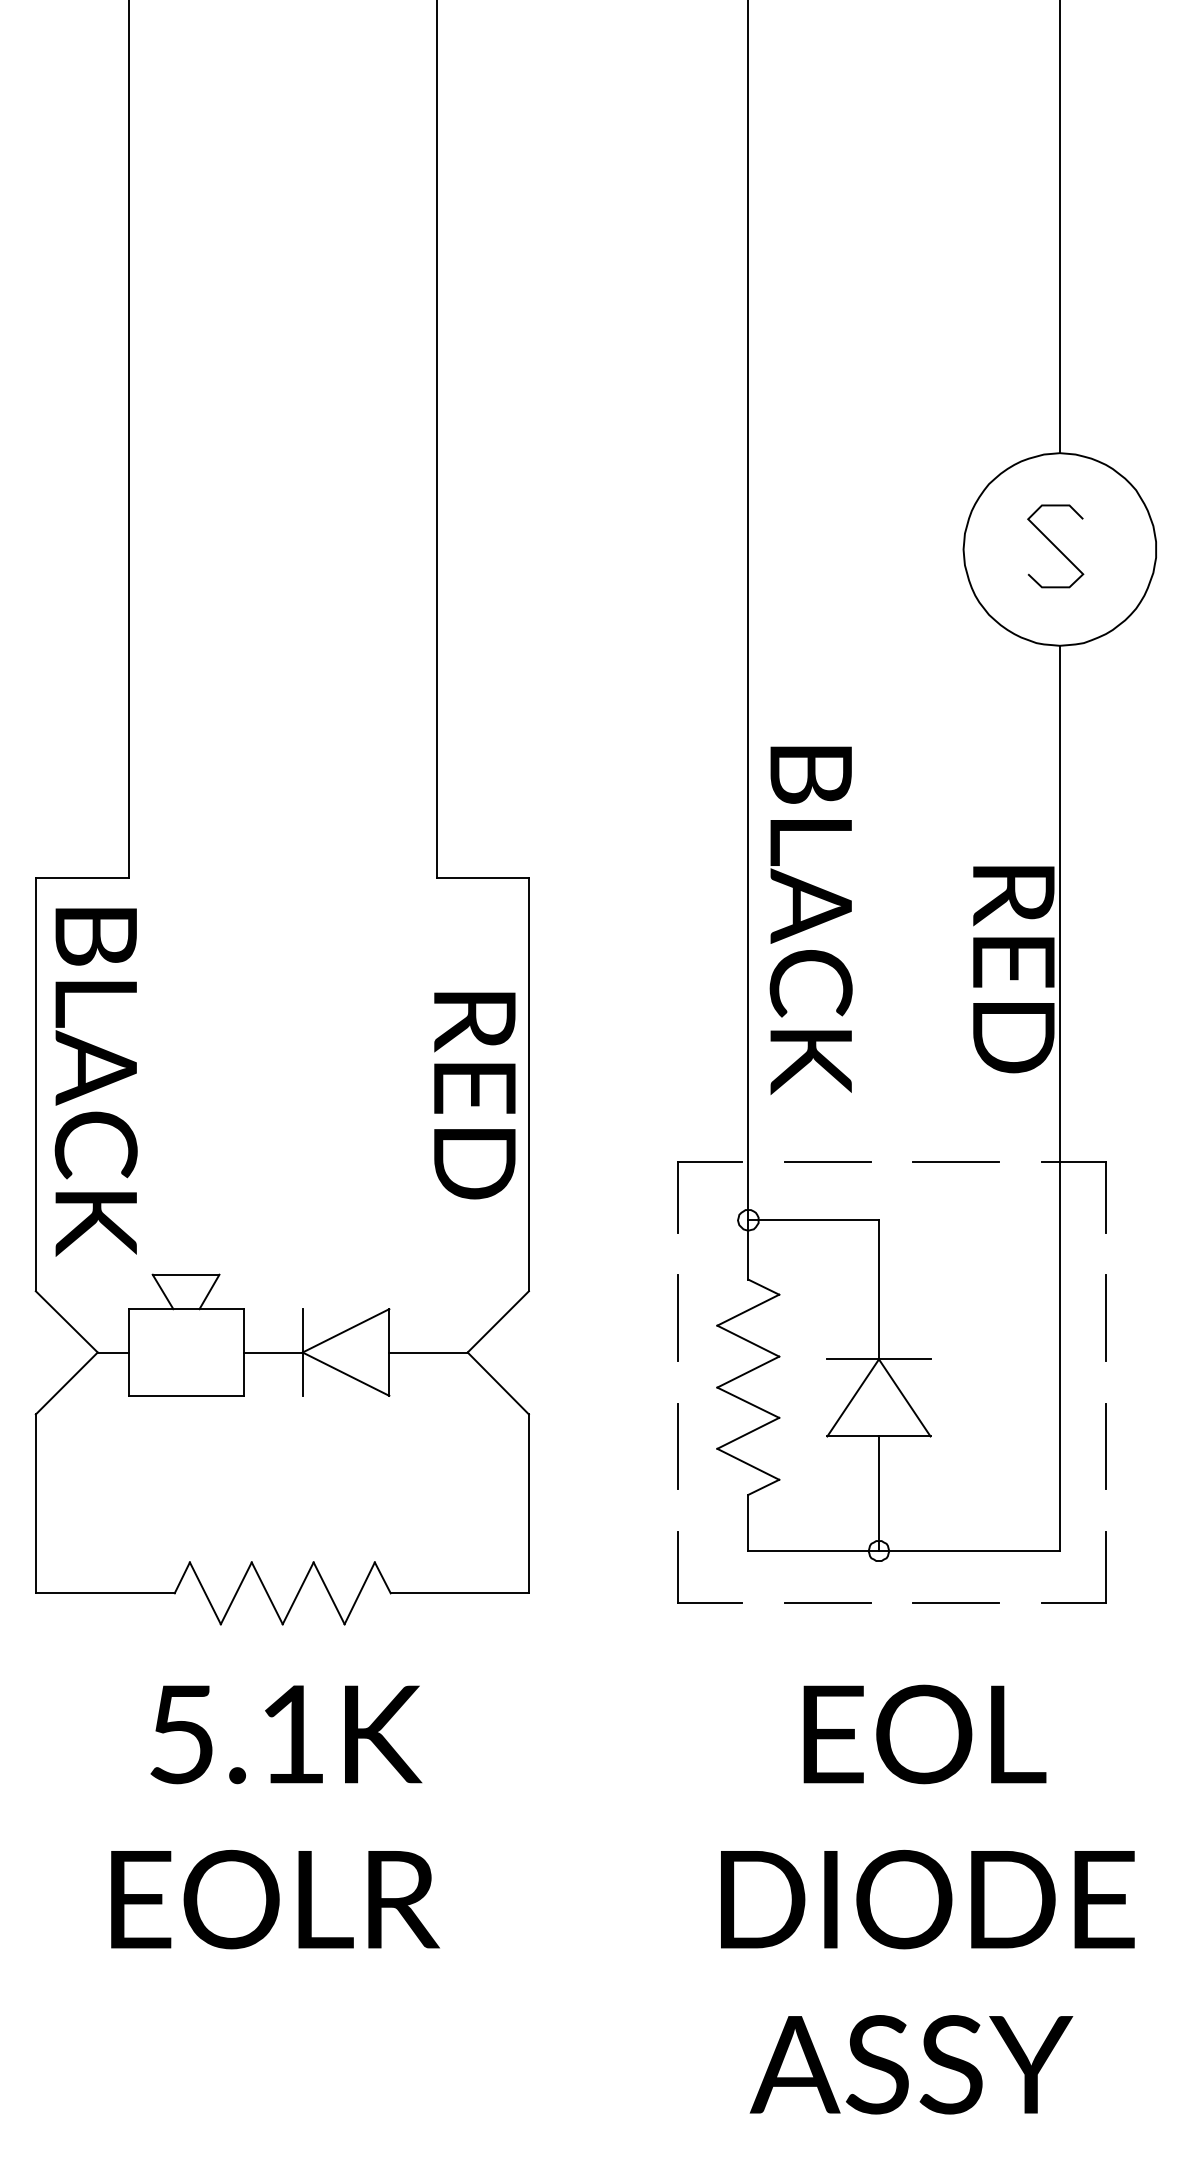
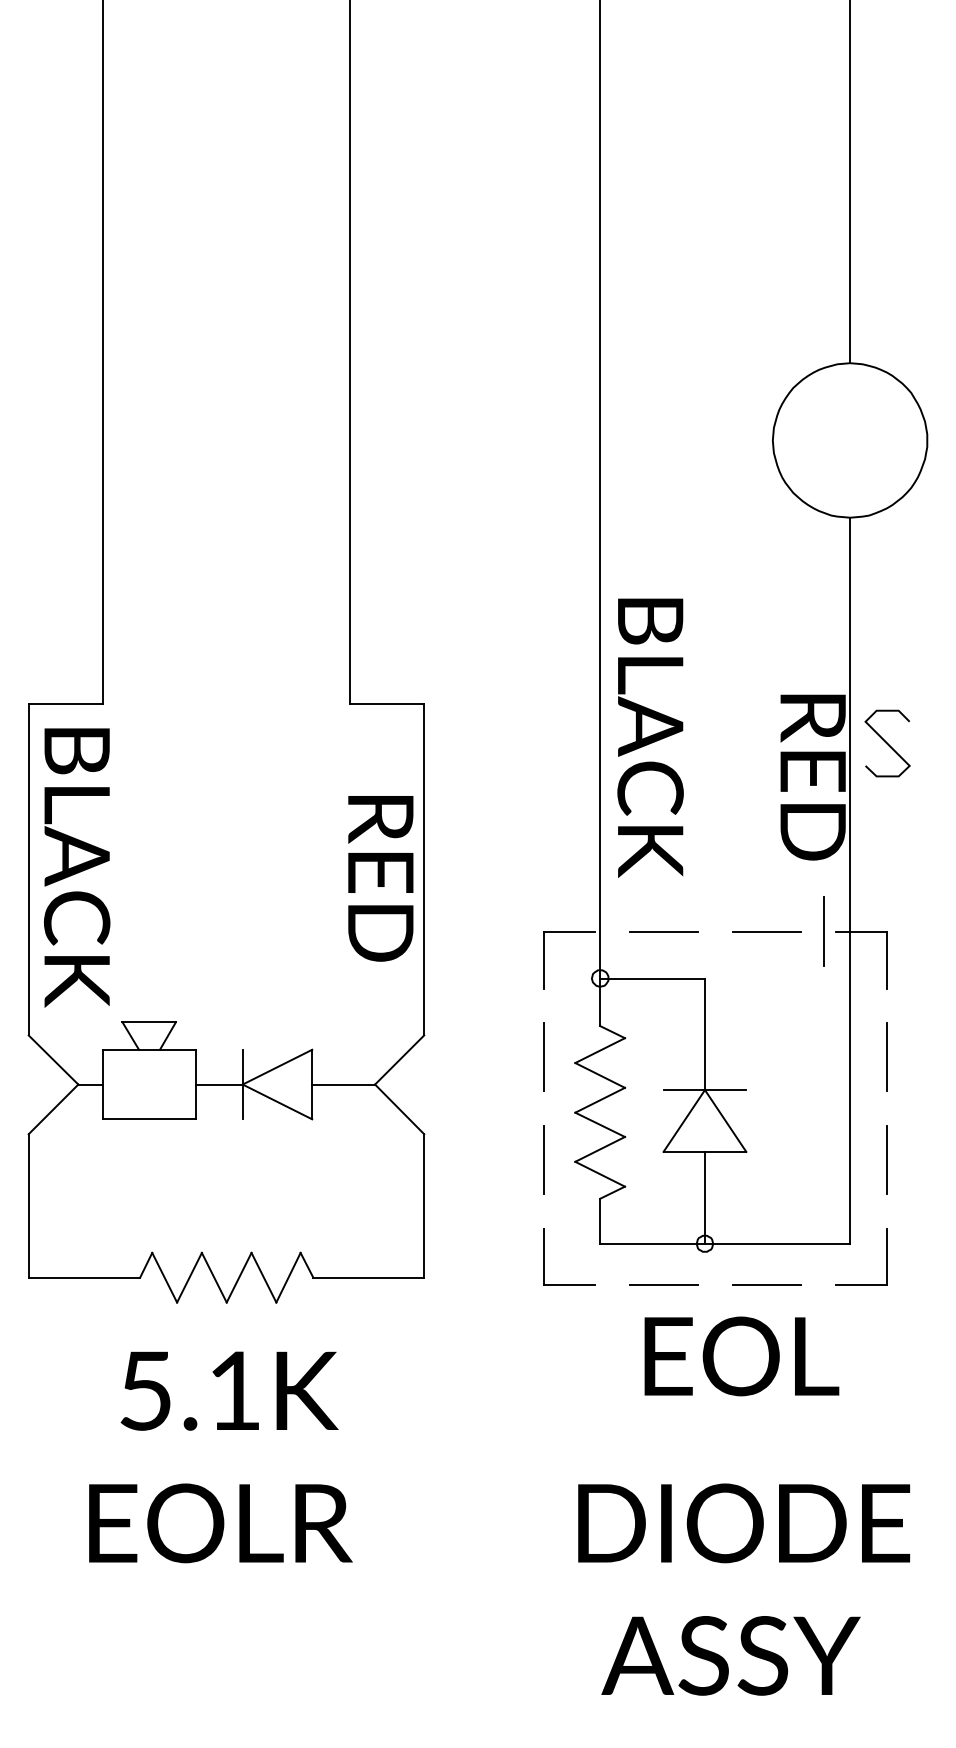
curve: (1055, 546) -> (887, 743), moved
line: (1026, 1161) -> (823, 931), added
text: (924, 1734) -> (741, 1356), moved

